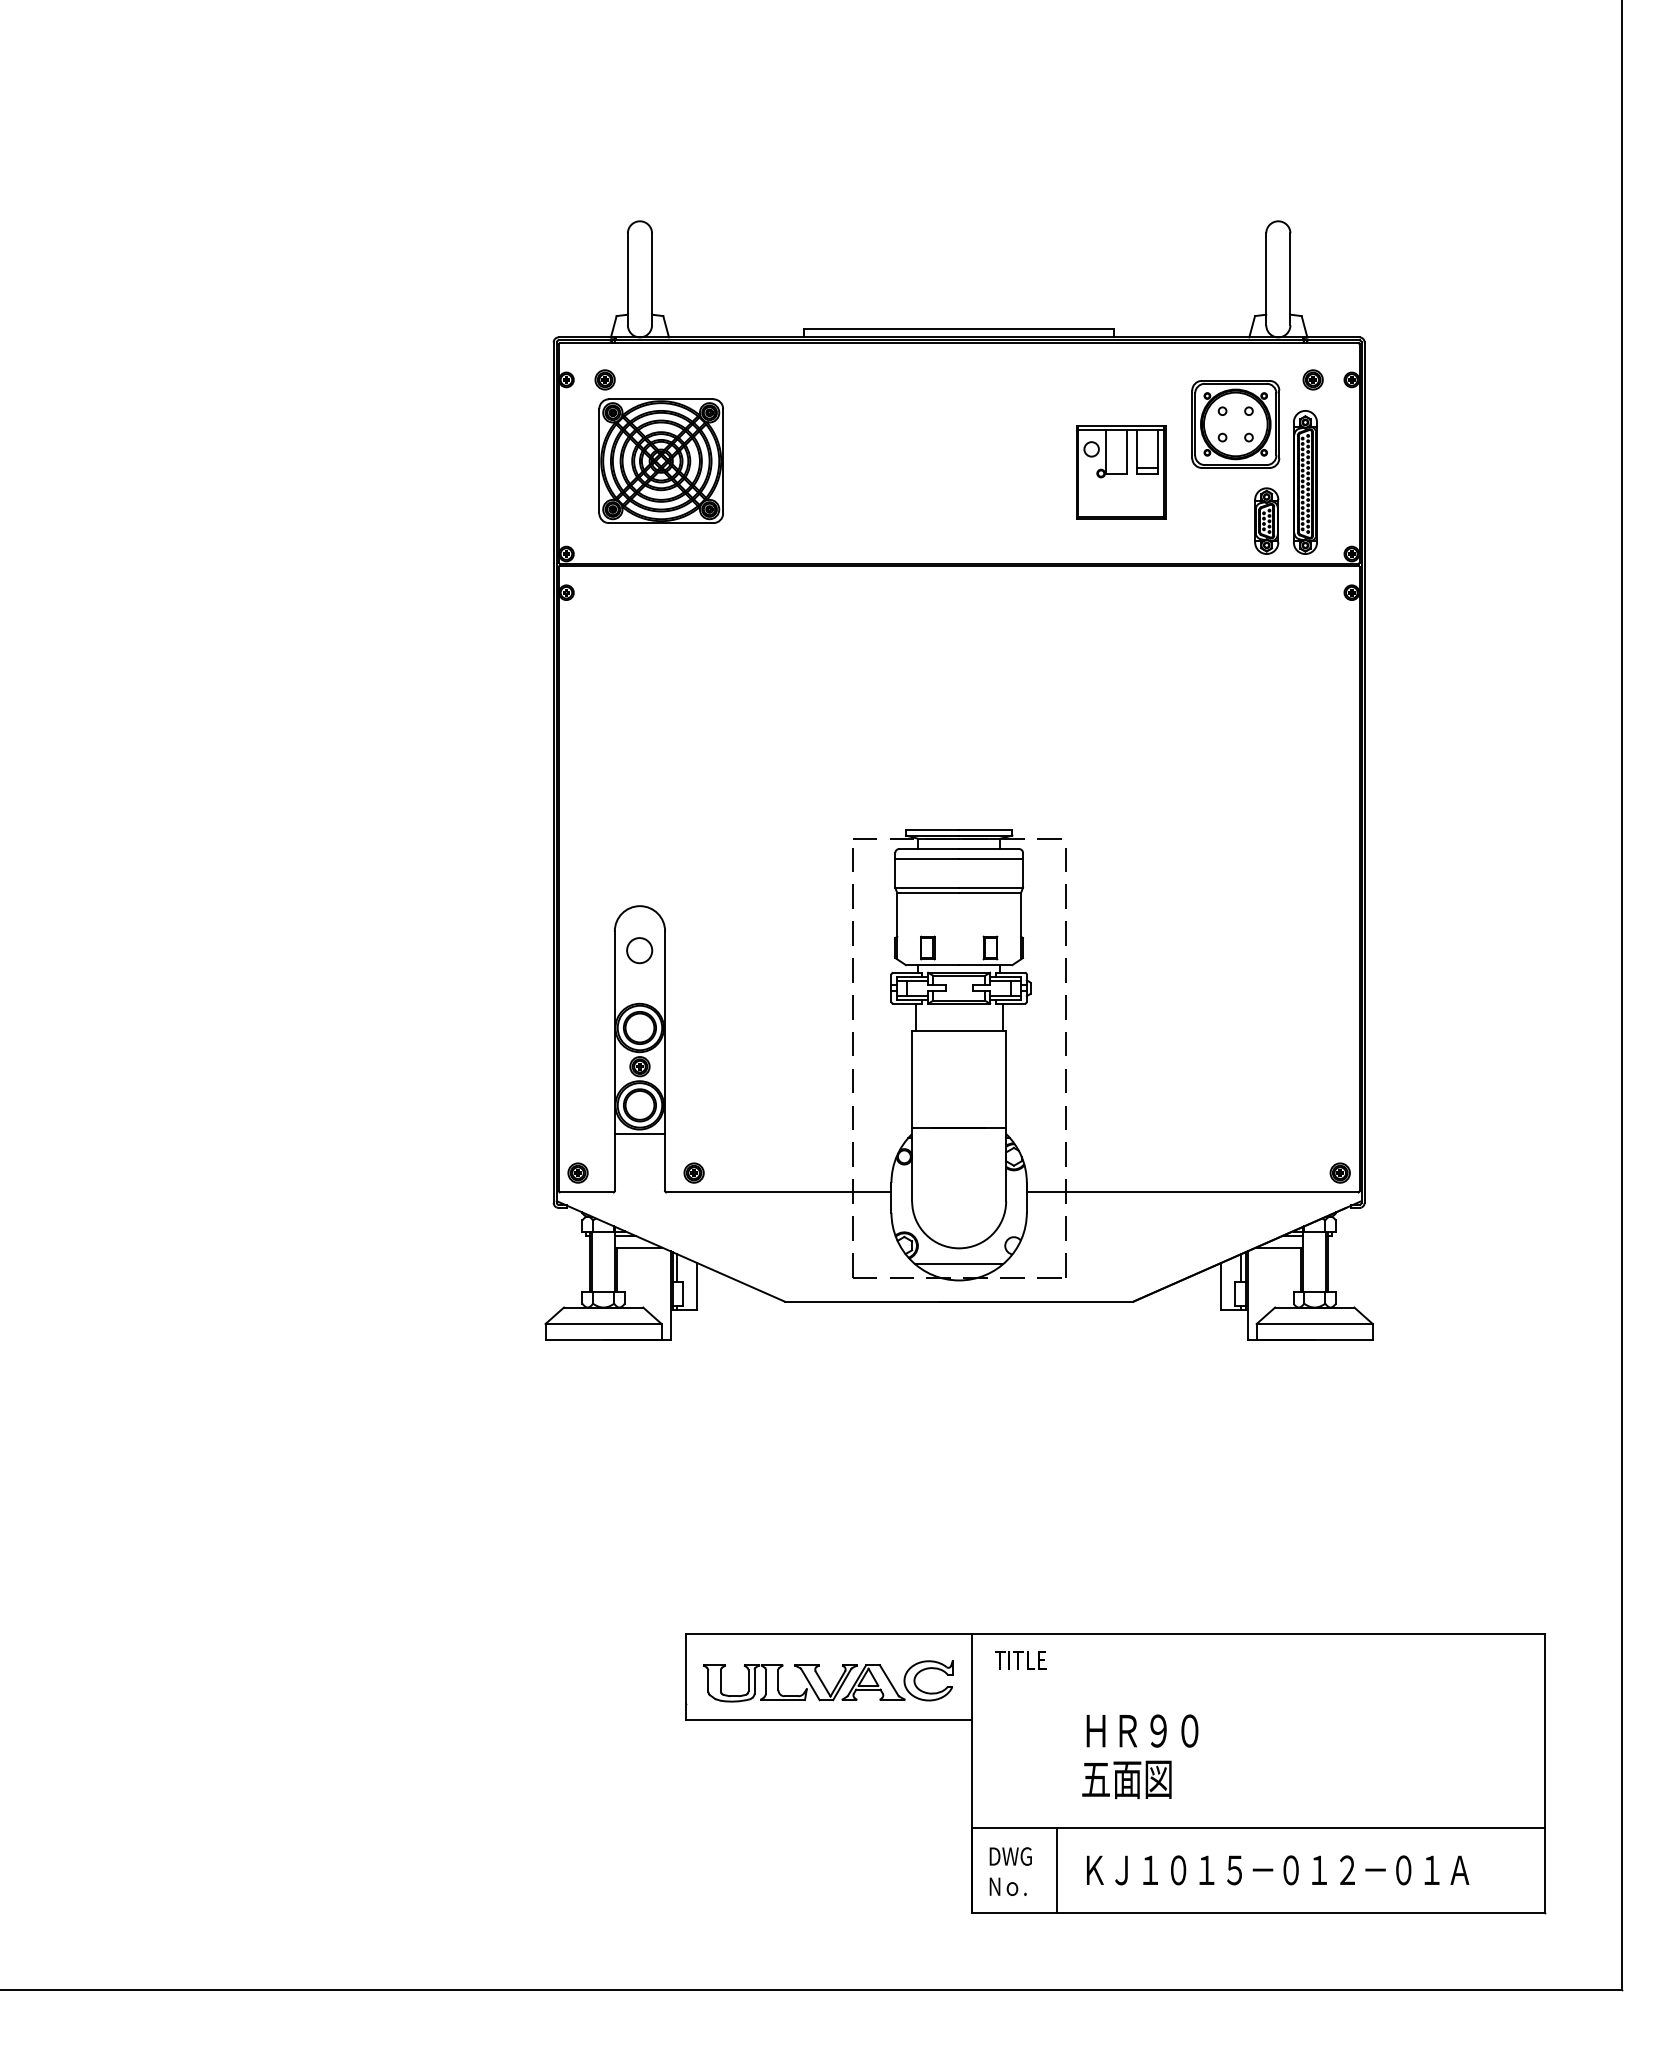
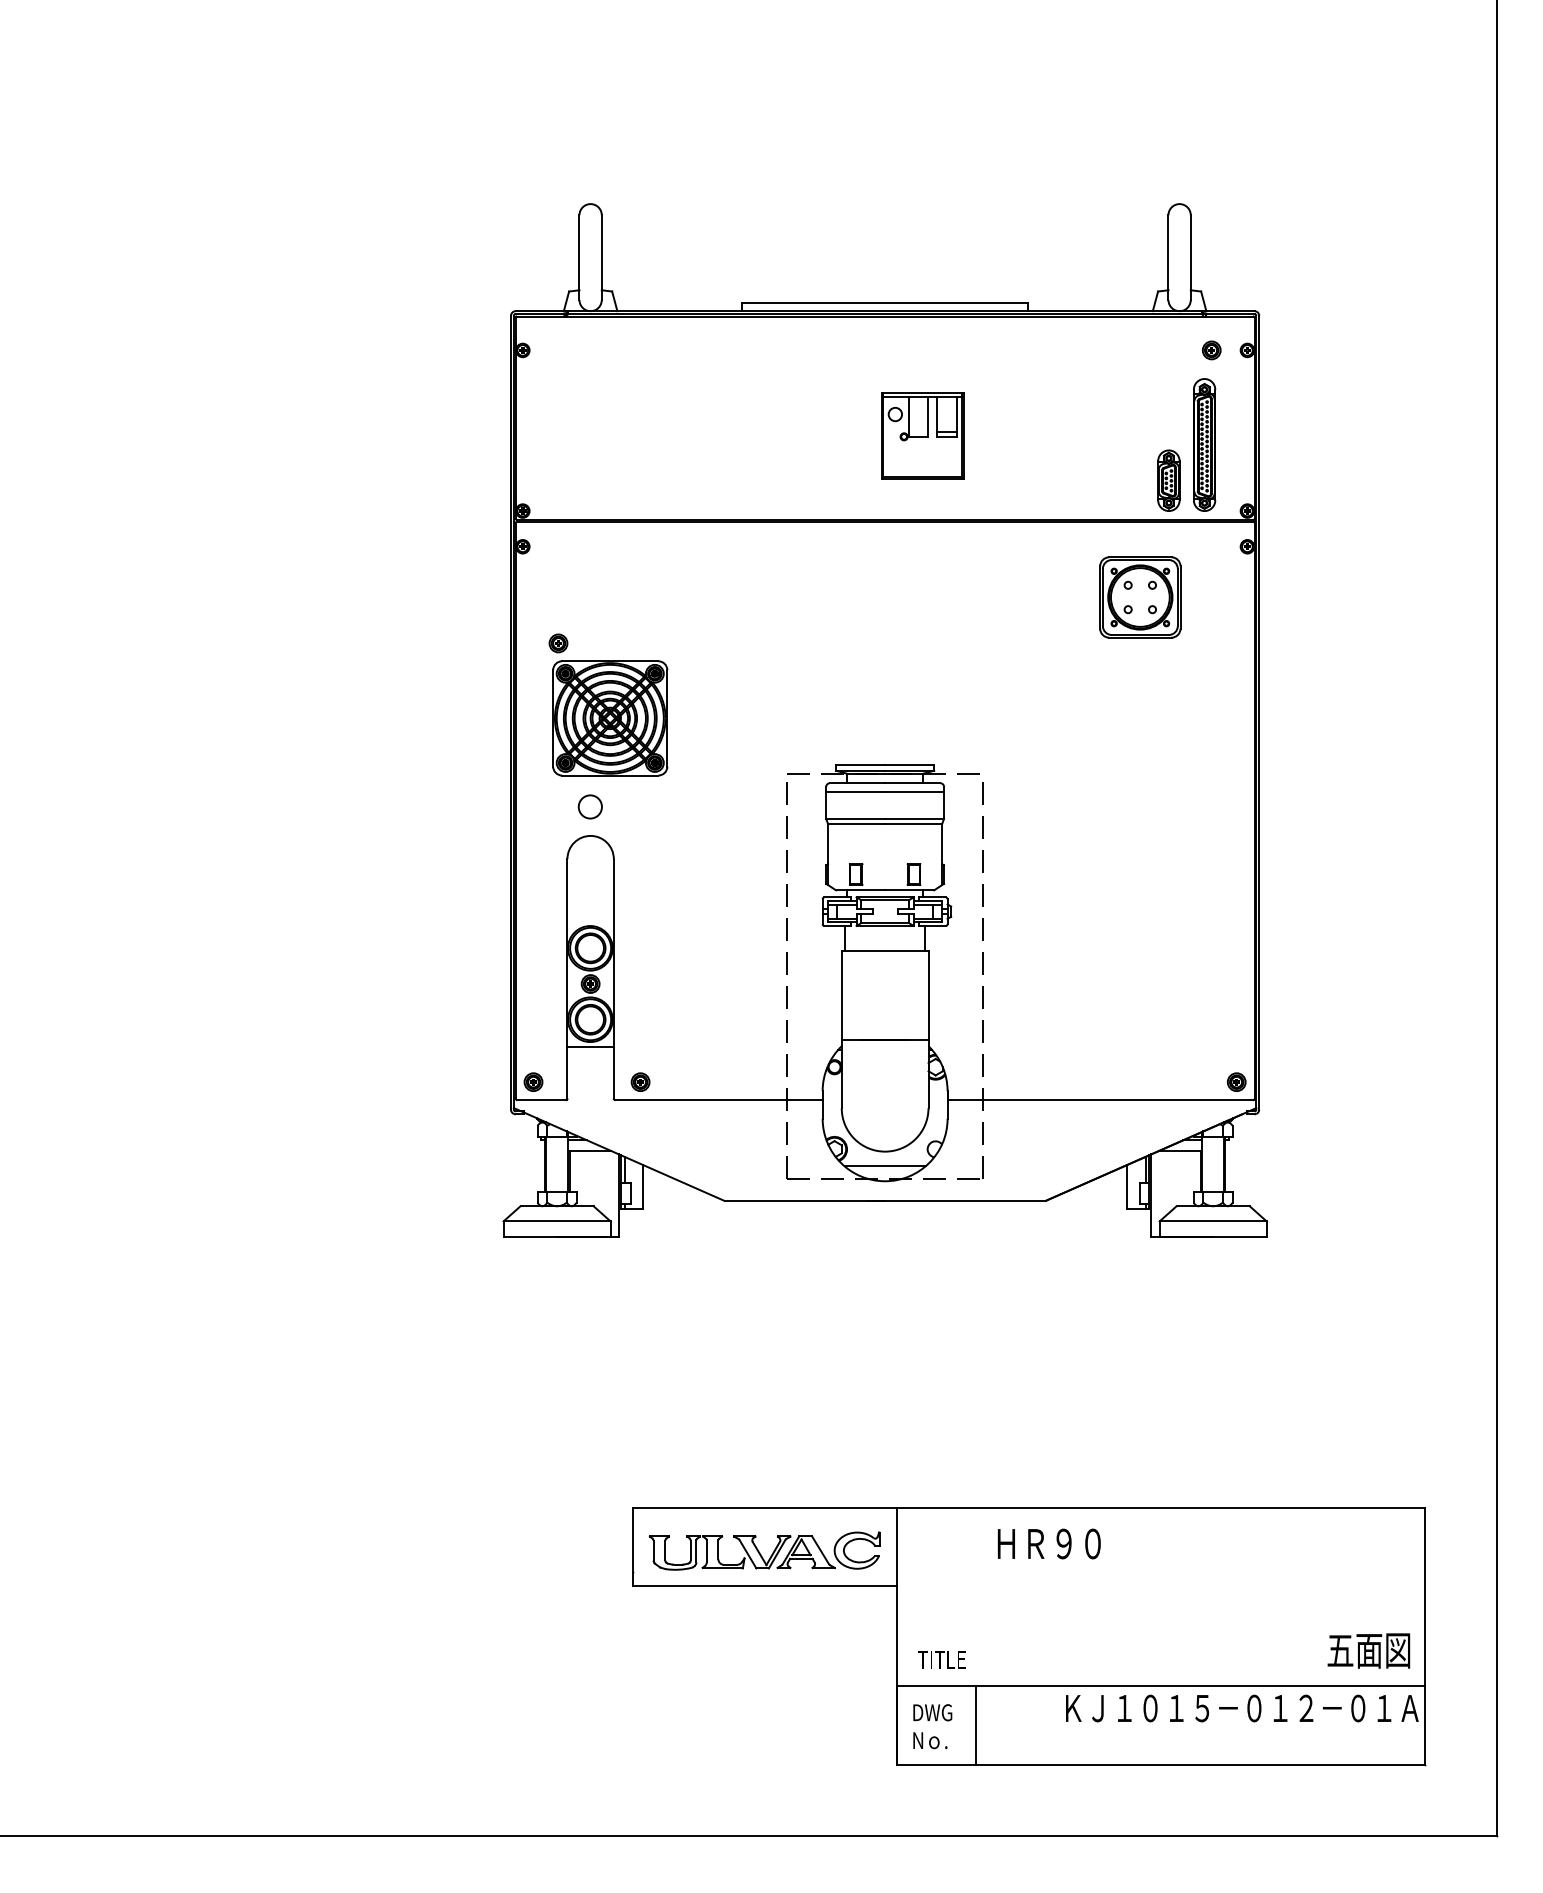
part: (1235, 424) -> (1140, 597), moved
part: (659, 446) -> (608, 704), moved
part: (1121, 472) -> (922, 435), moved
circle: (638, 950) -> (589, 806), moved
text: (1020, 1660) -> (941, 1659), moved
text: (1141, 1730) -> (1048, 1543), moved
text: (1126, 1779) -> (1368, 1650), moved
text: (1278, 1870) -> (1242, 1708), moved

